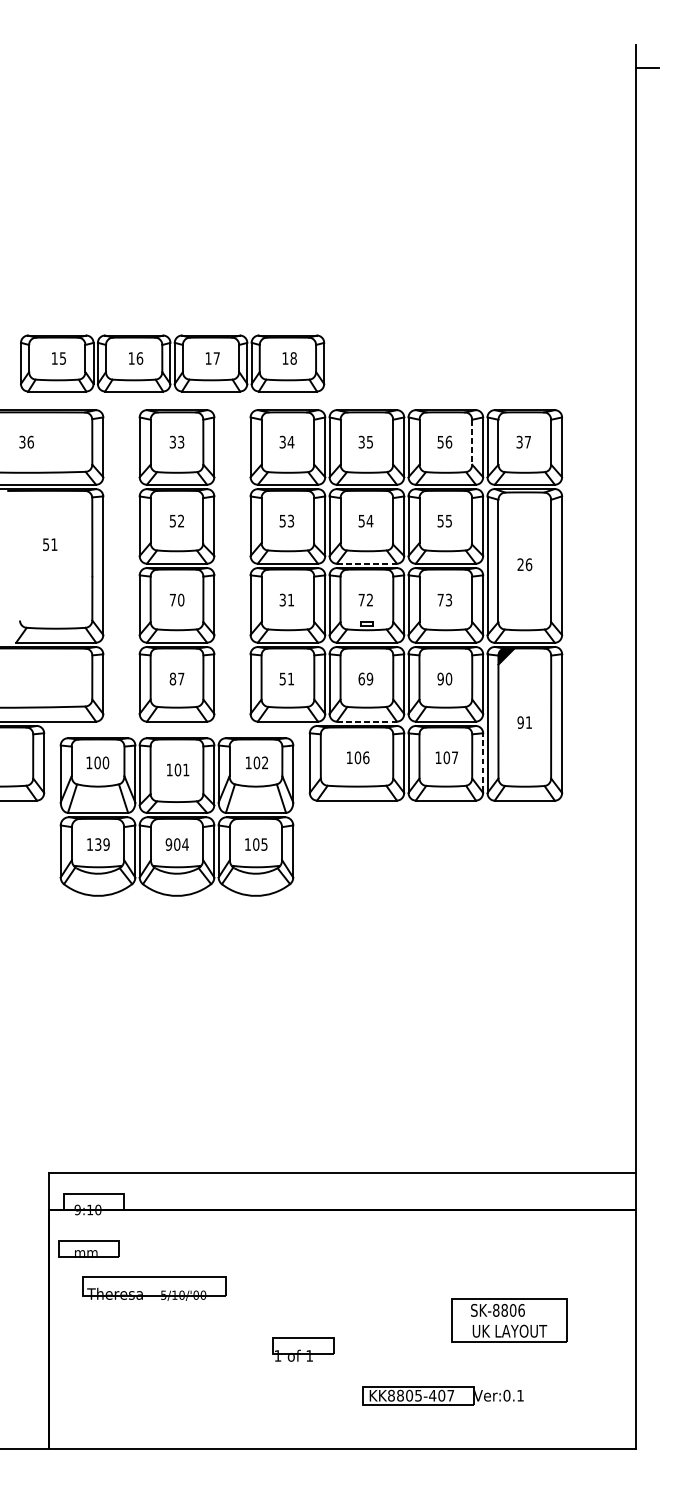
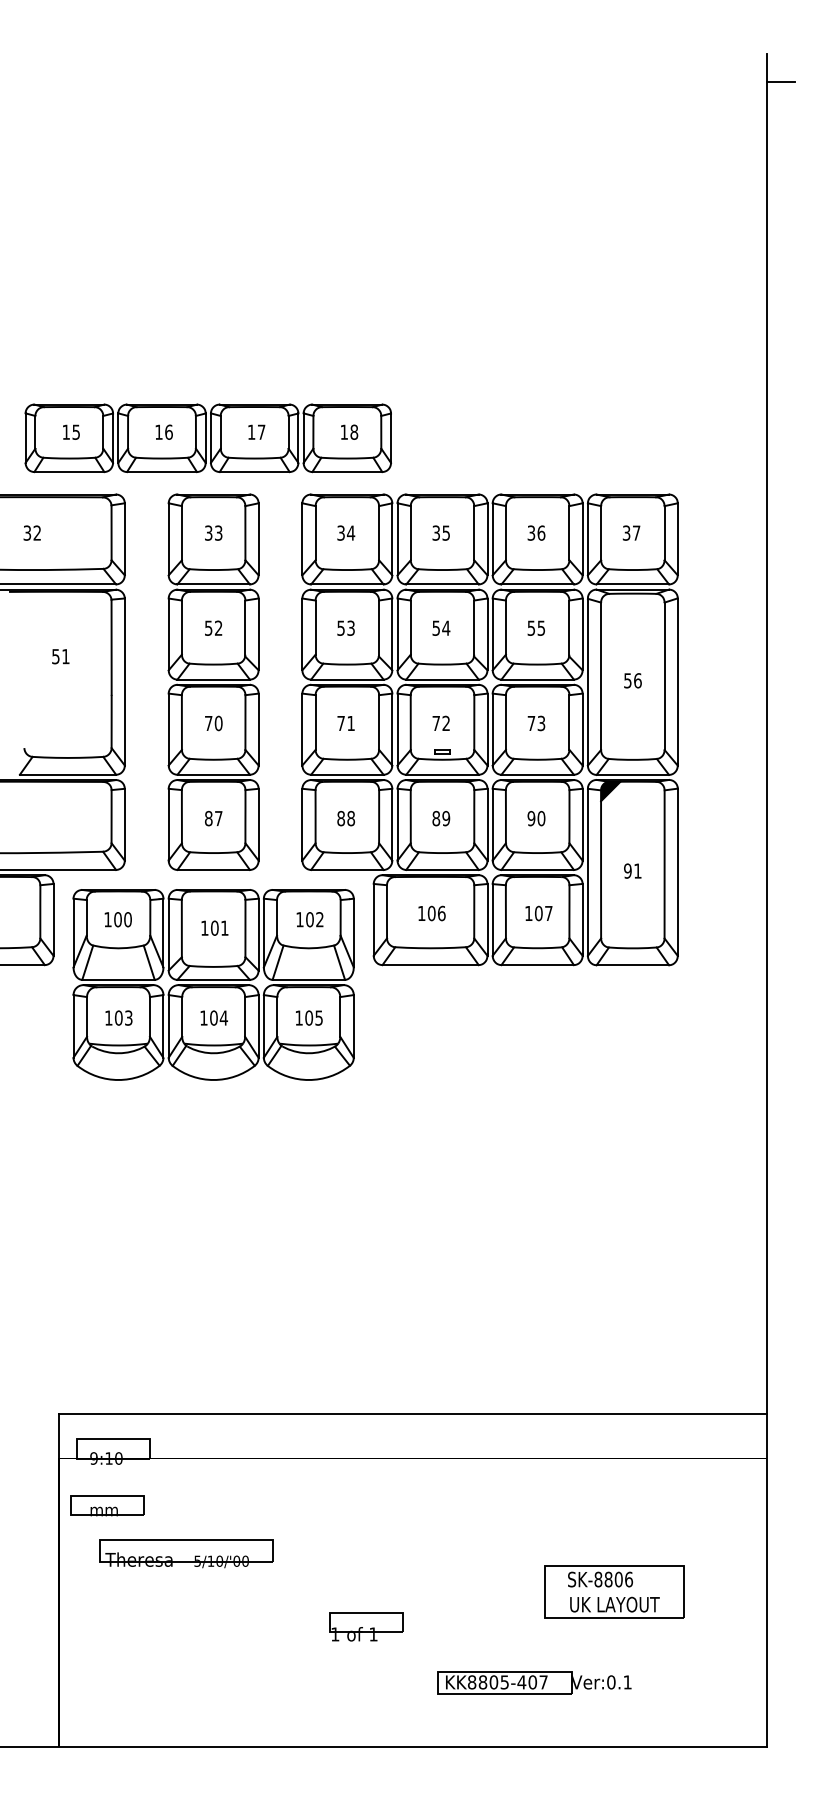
text: (30, 441) -> (37, 532), 36 -> 32
text: (440, 441) -> (531, 532), 56 -> 36
line: (472, 442) -> (569, 533), dashed -> solid
line: (367, 563) -> (443, 679), dashed -> solid
text: (520, 564) -> (627, 680), 26 -> 56
text: (282, 600) -> (340, 723), 31 -> 71
text: (286, 678) -> (345, 818), 51 -> 88
text: (361, 678) -> (436, 818), 69 -> 89
line: (367, 721) -> (443, 869), dashed -> solid
line: (483, 761) -> (582, 918), dashed -> solid
text: (102, 844) -> (123, 1017), 139 -> 103
text: (168, 844) -> (203, 1017), 904 -> 104

